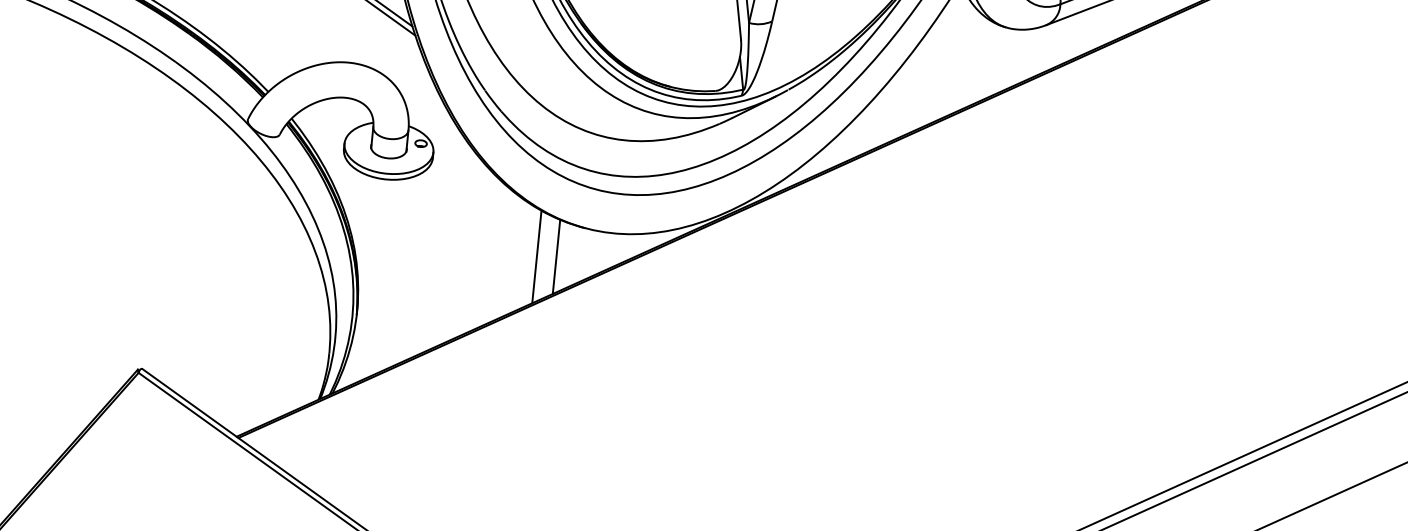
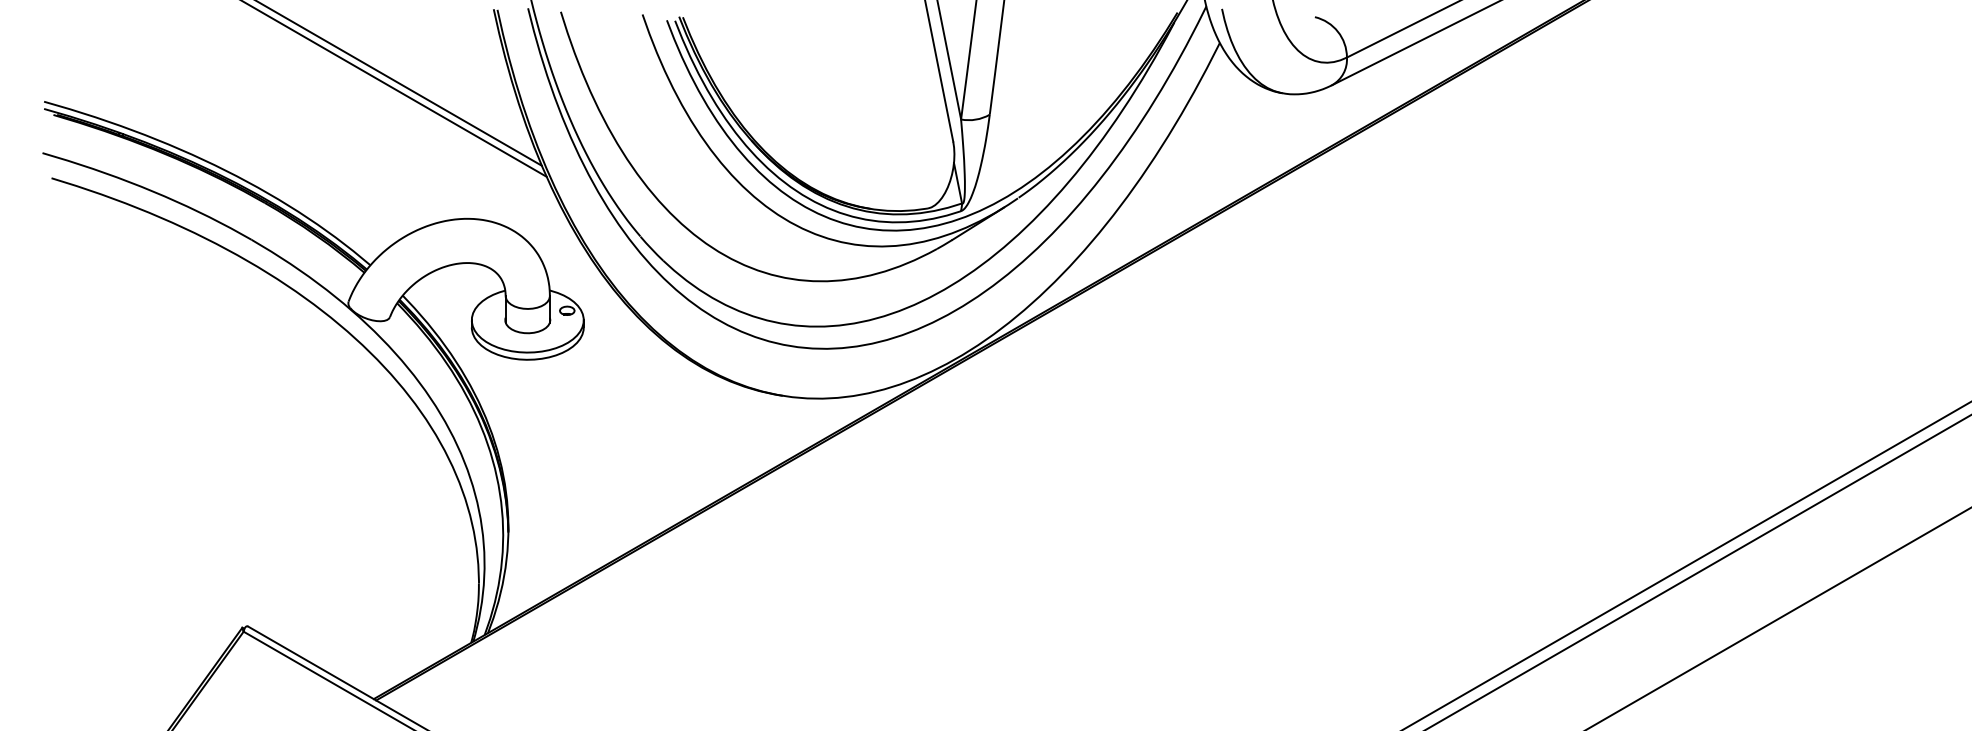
line: (536, 256) -> (725, 437), removed
line: (556, 256) -> (750, 434), removed

